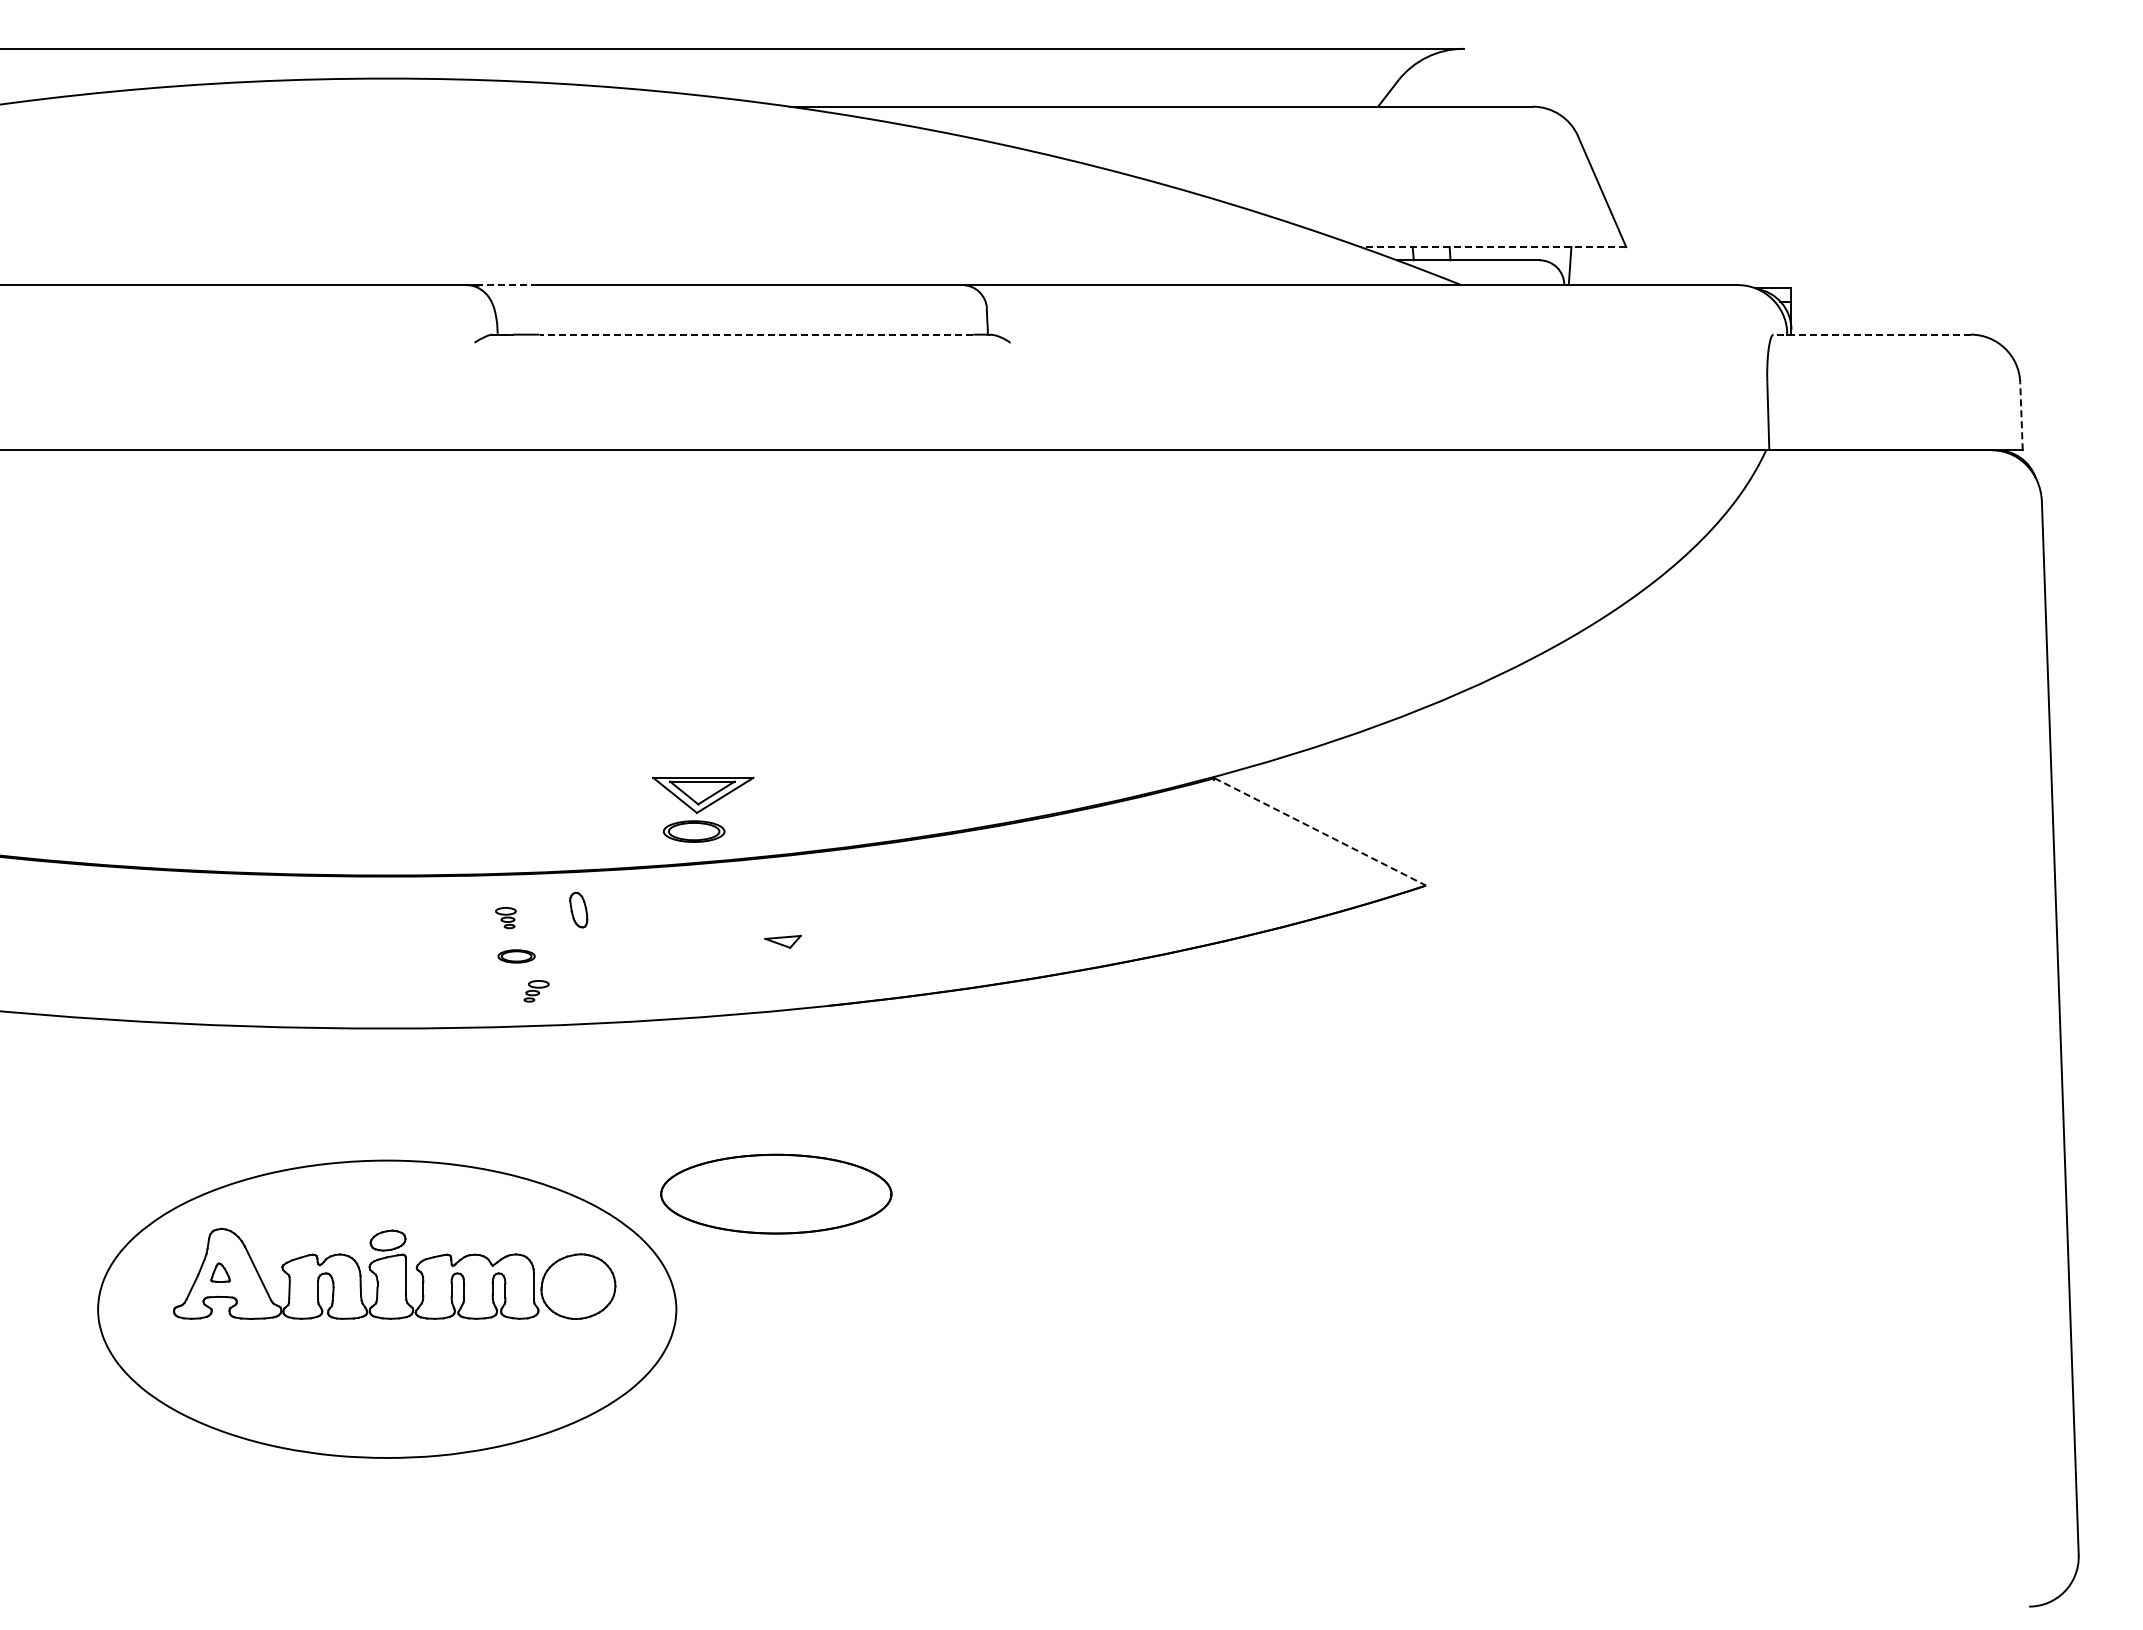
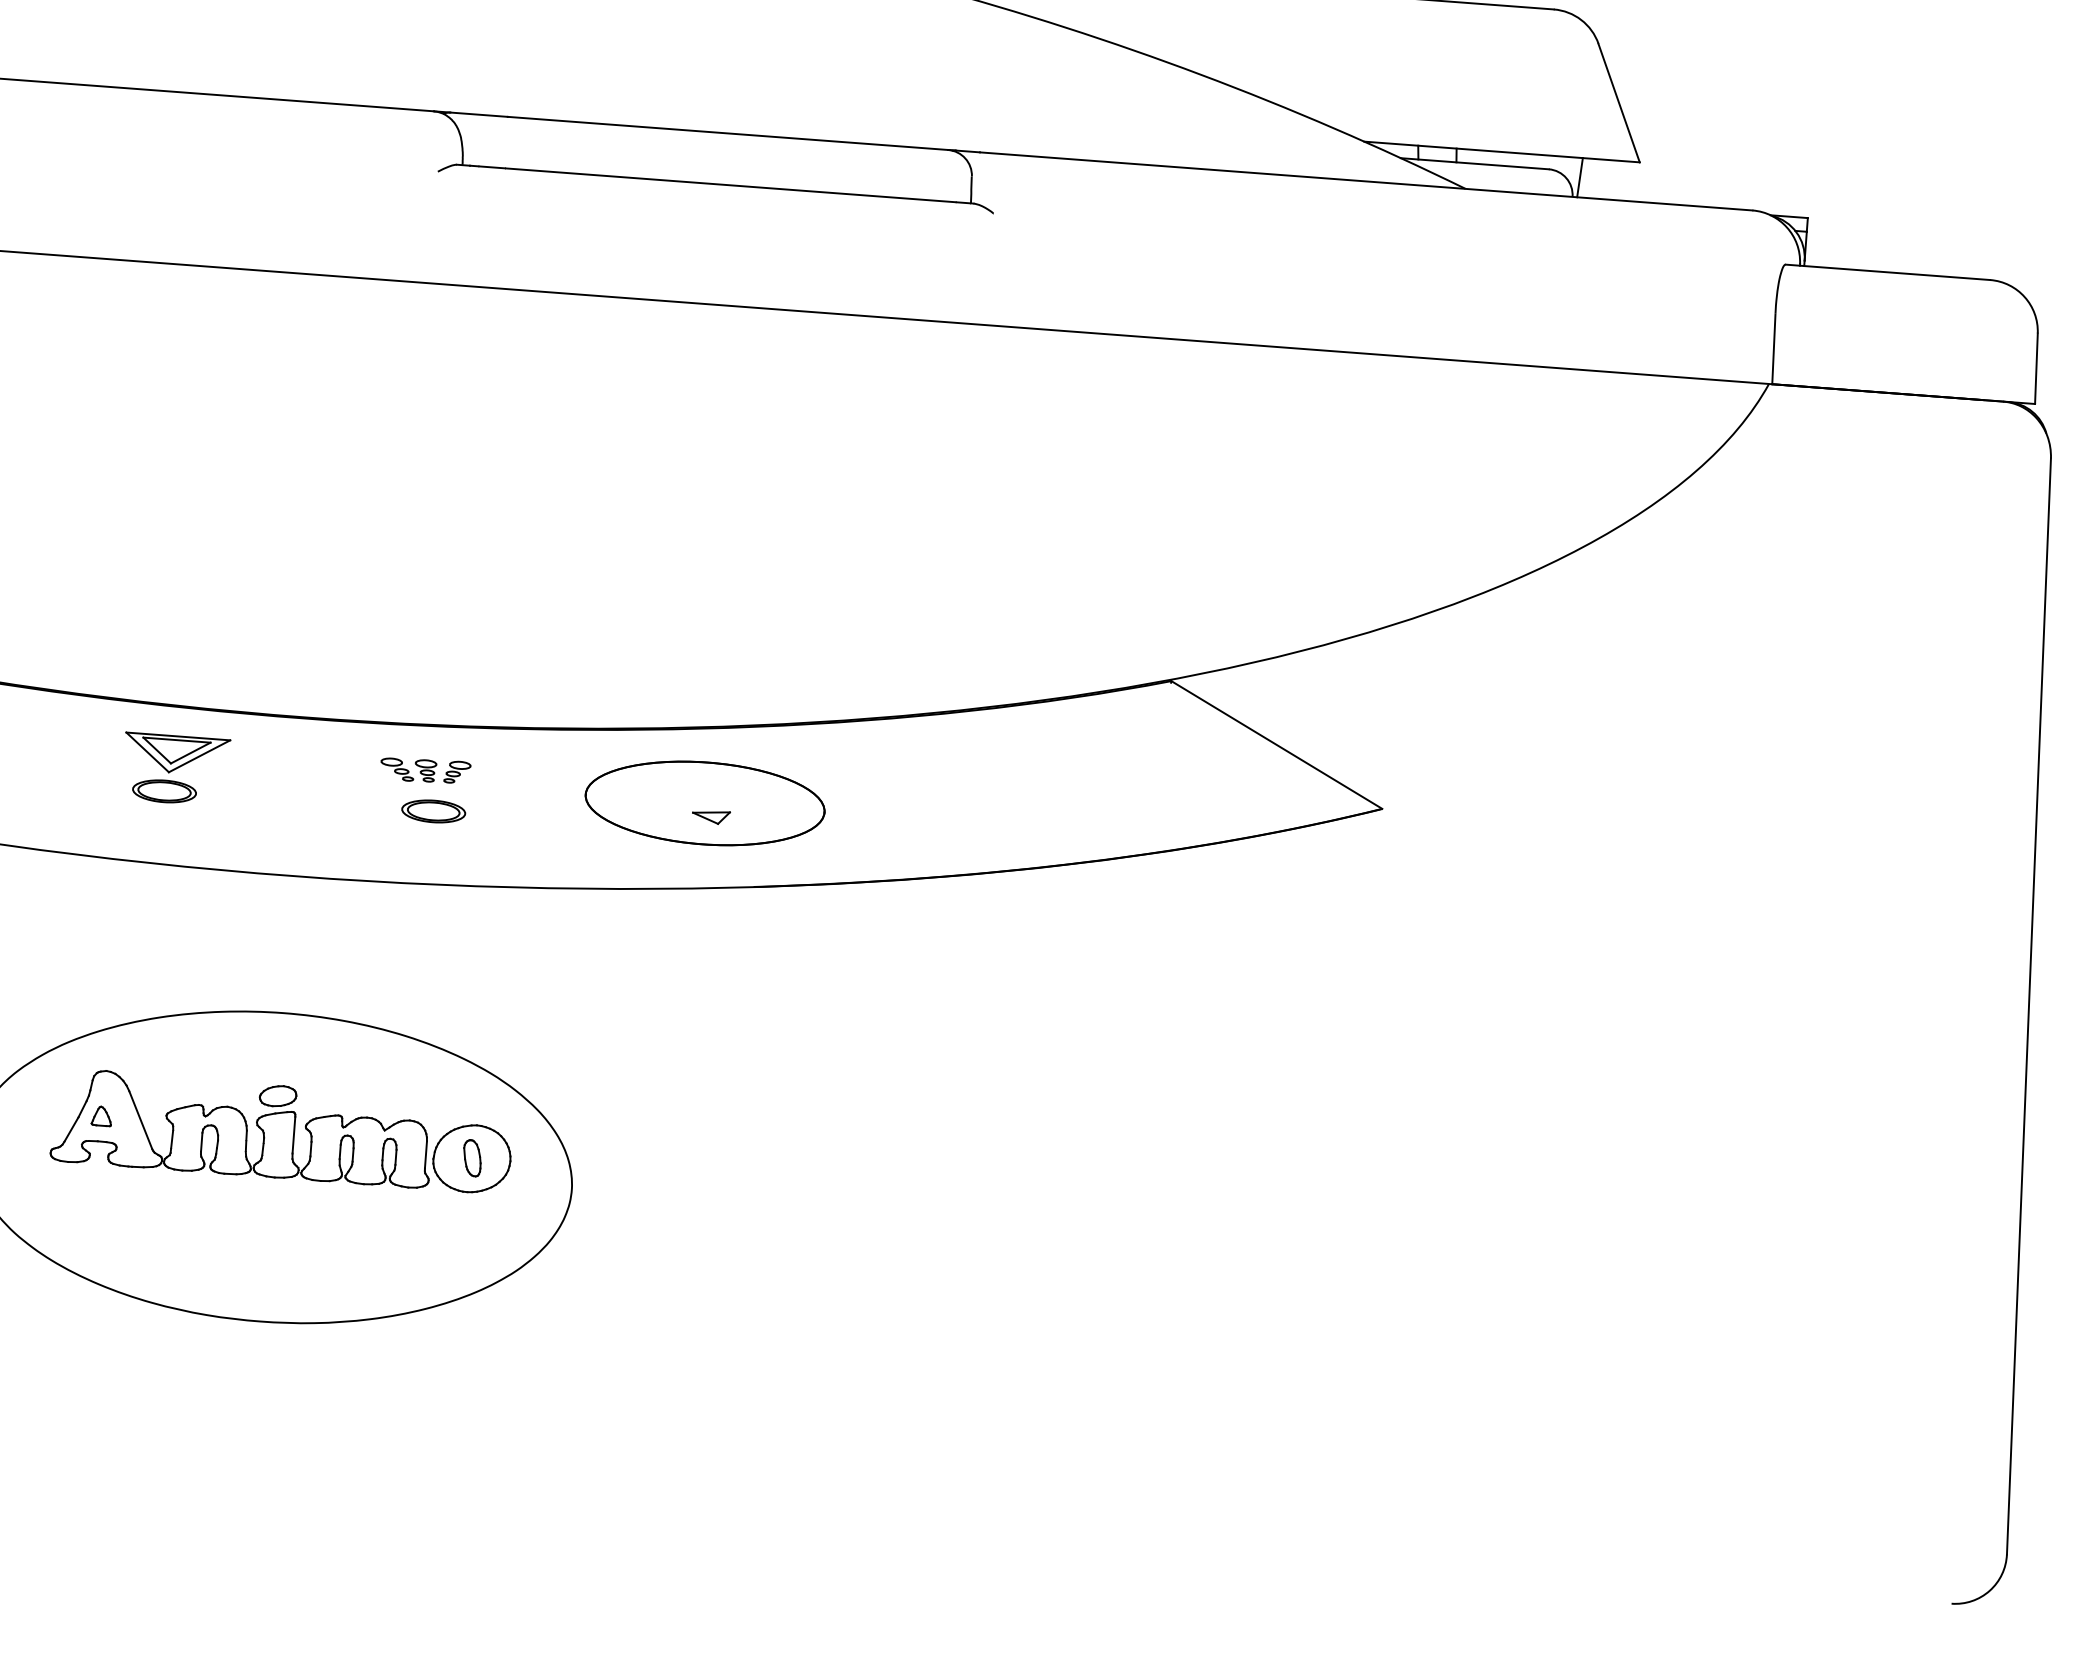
line: (1493, 247) -> (1502, 152), dashed -> solid
line: (509, 285) -> (478, 115), dashed -> solid
line: (756, 334) -> (730, 185), dashed -> solid
line: (1872, 334) -> (1888, 272), dashed -> solid
line: (2021, 416) -> (2036, 368), dashed -> solid
part: (703, 809) -> (175, 769), moved
line: (1320, 831) -> (1277, 744), dashed -> solid
part: (578, 910) -> (472, 1158), moved
part: (478, 918) -> (397, 769), added
part: (516, 956) -> (433, 811), size x1.67
part: (536, 991) -> (457, 772), moved
part: (776, 1193) -> (705, 802), moved

